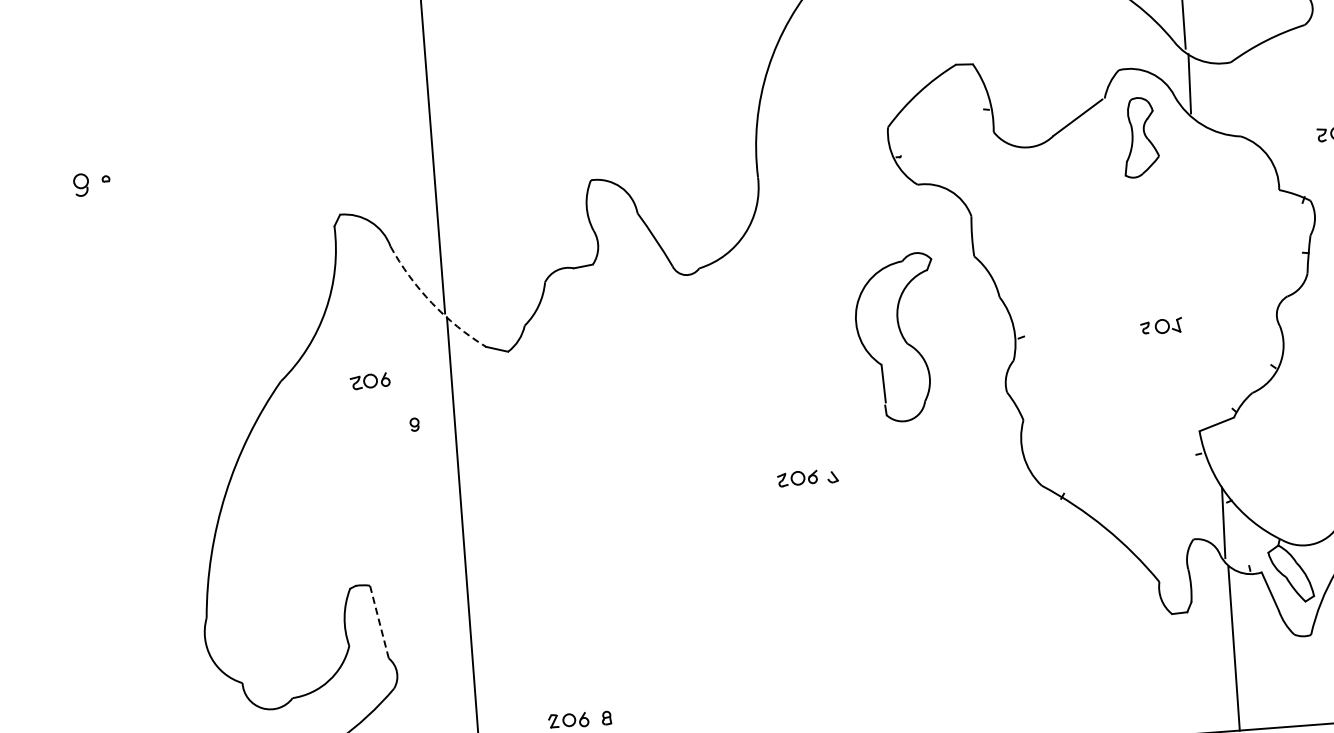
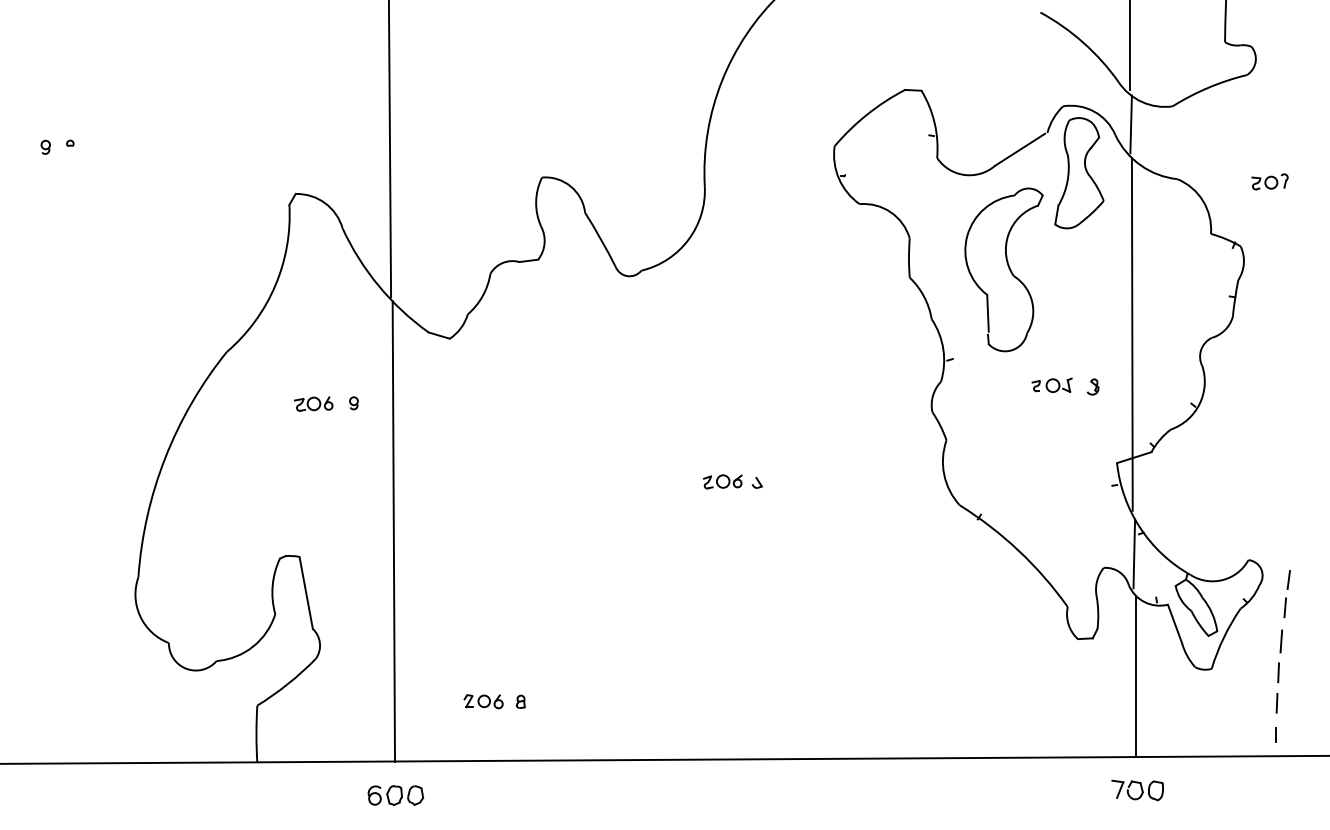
part: (1140, 137) -> (1079, 173), size x1.43
part: (80, 184) -> (45, 146), size x0.62
line: (1205, 298) -> (1131, 334), added
arc: (431, 303) -> (378, 286), dashed -> solid
part: (1160, 325) -> (1051, 384), moved
part: (896, 337) -> (1003, 269), moved
part: (1168, 354) -> (1092, 386), added
part: (370, 380) -> (313, 403), moved
line: (379, 621) -> (306, 592), dashed -> solid

